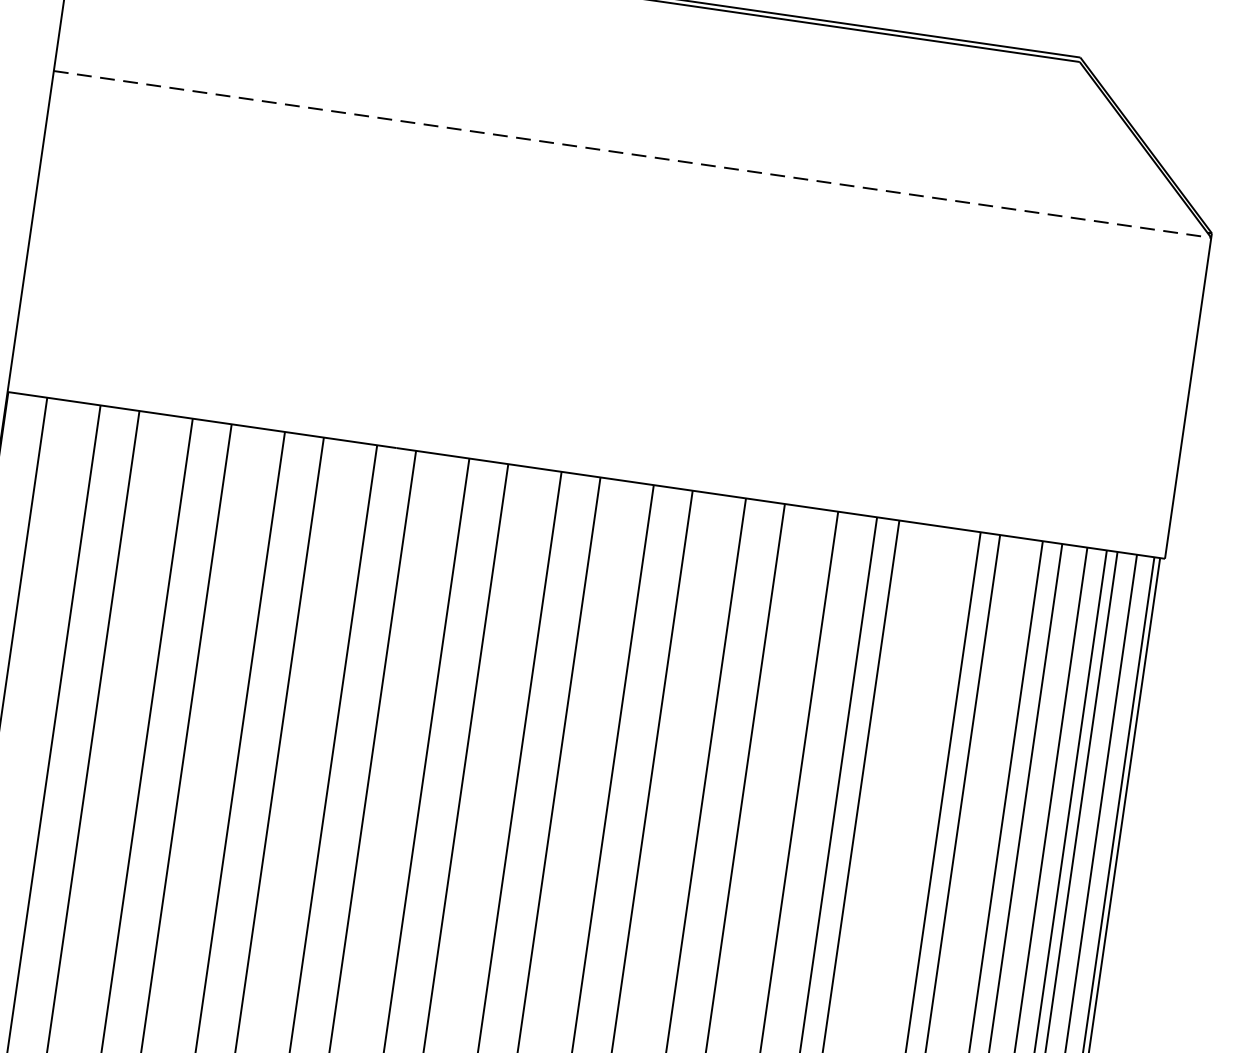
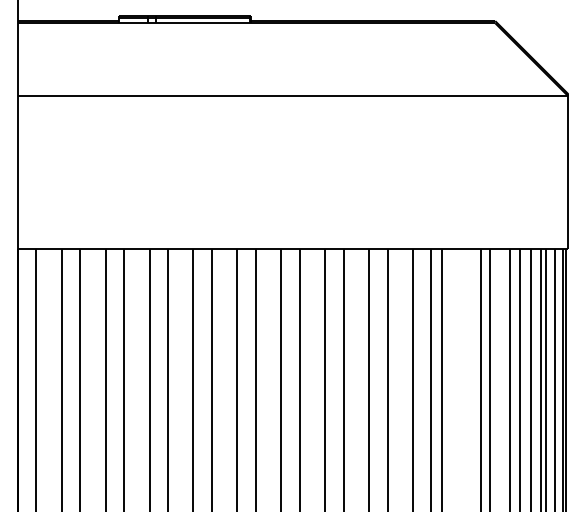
line: (633, 154) -> (293, 96), dashed -> solid

